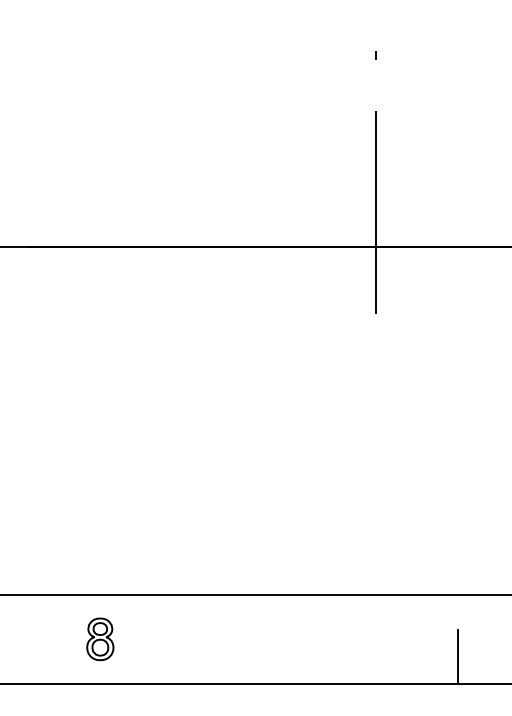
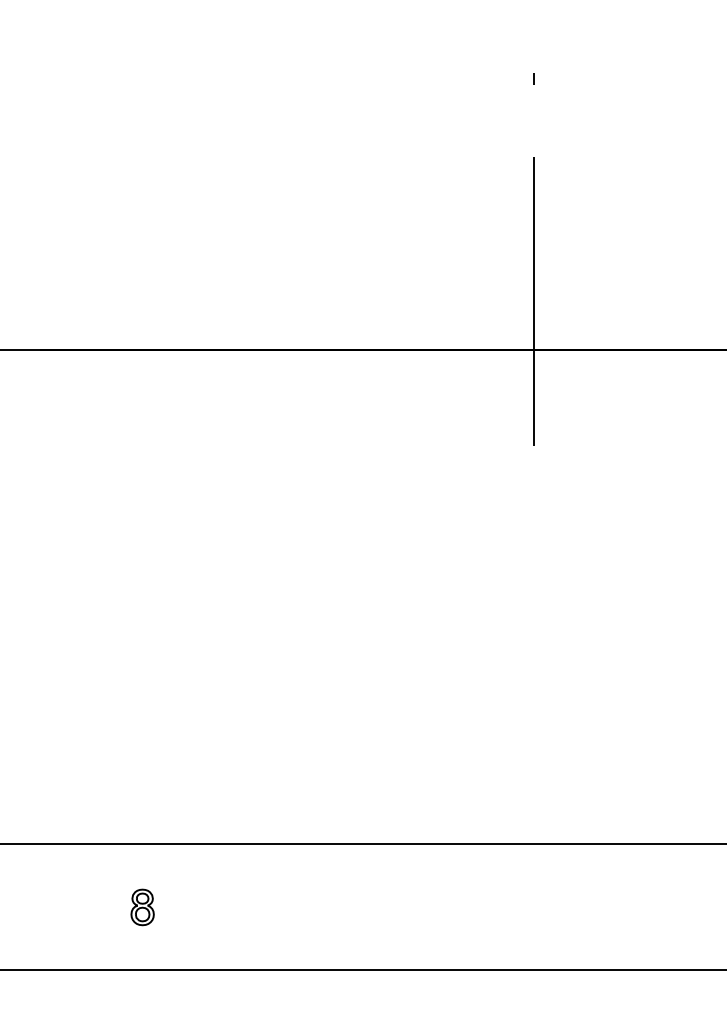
part: (100, 639) -> (142, 907), size x0.6
line: (457, 656) -> (649, 931), removed

